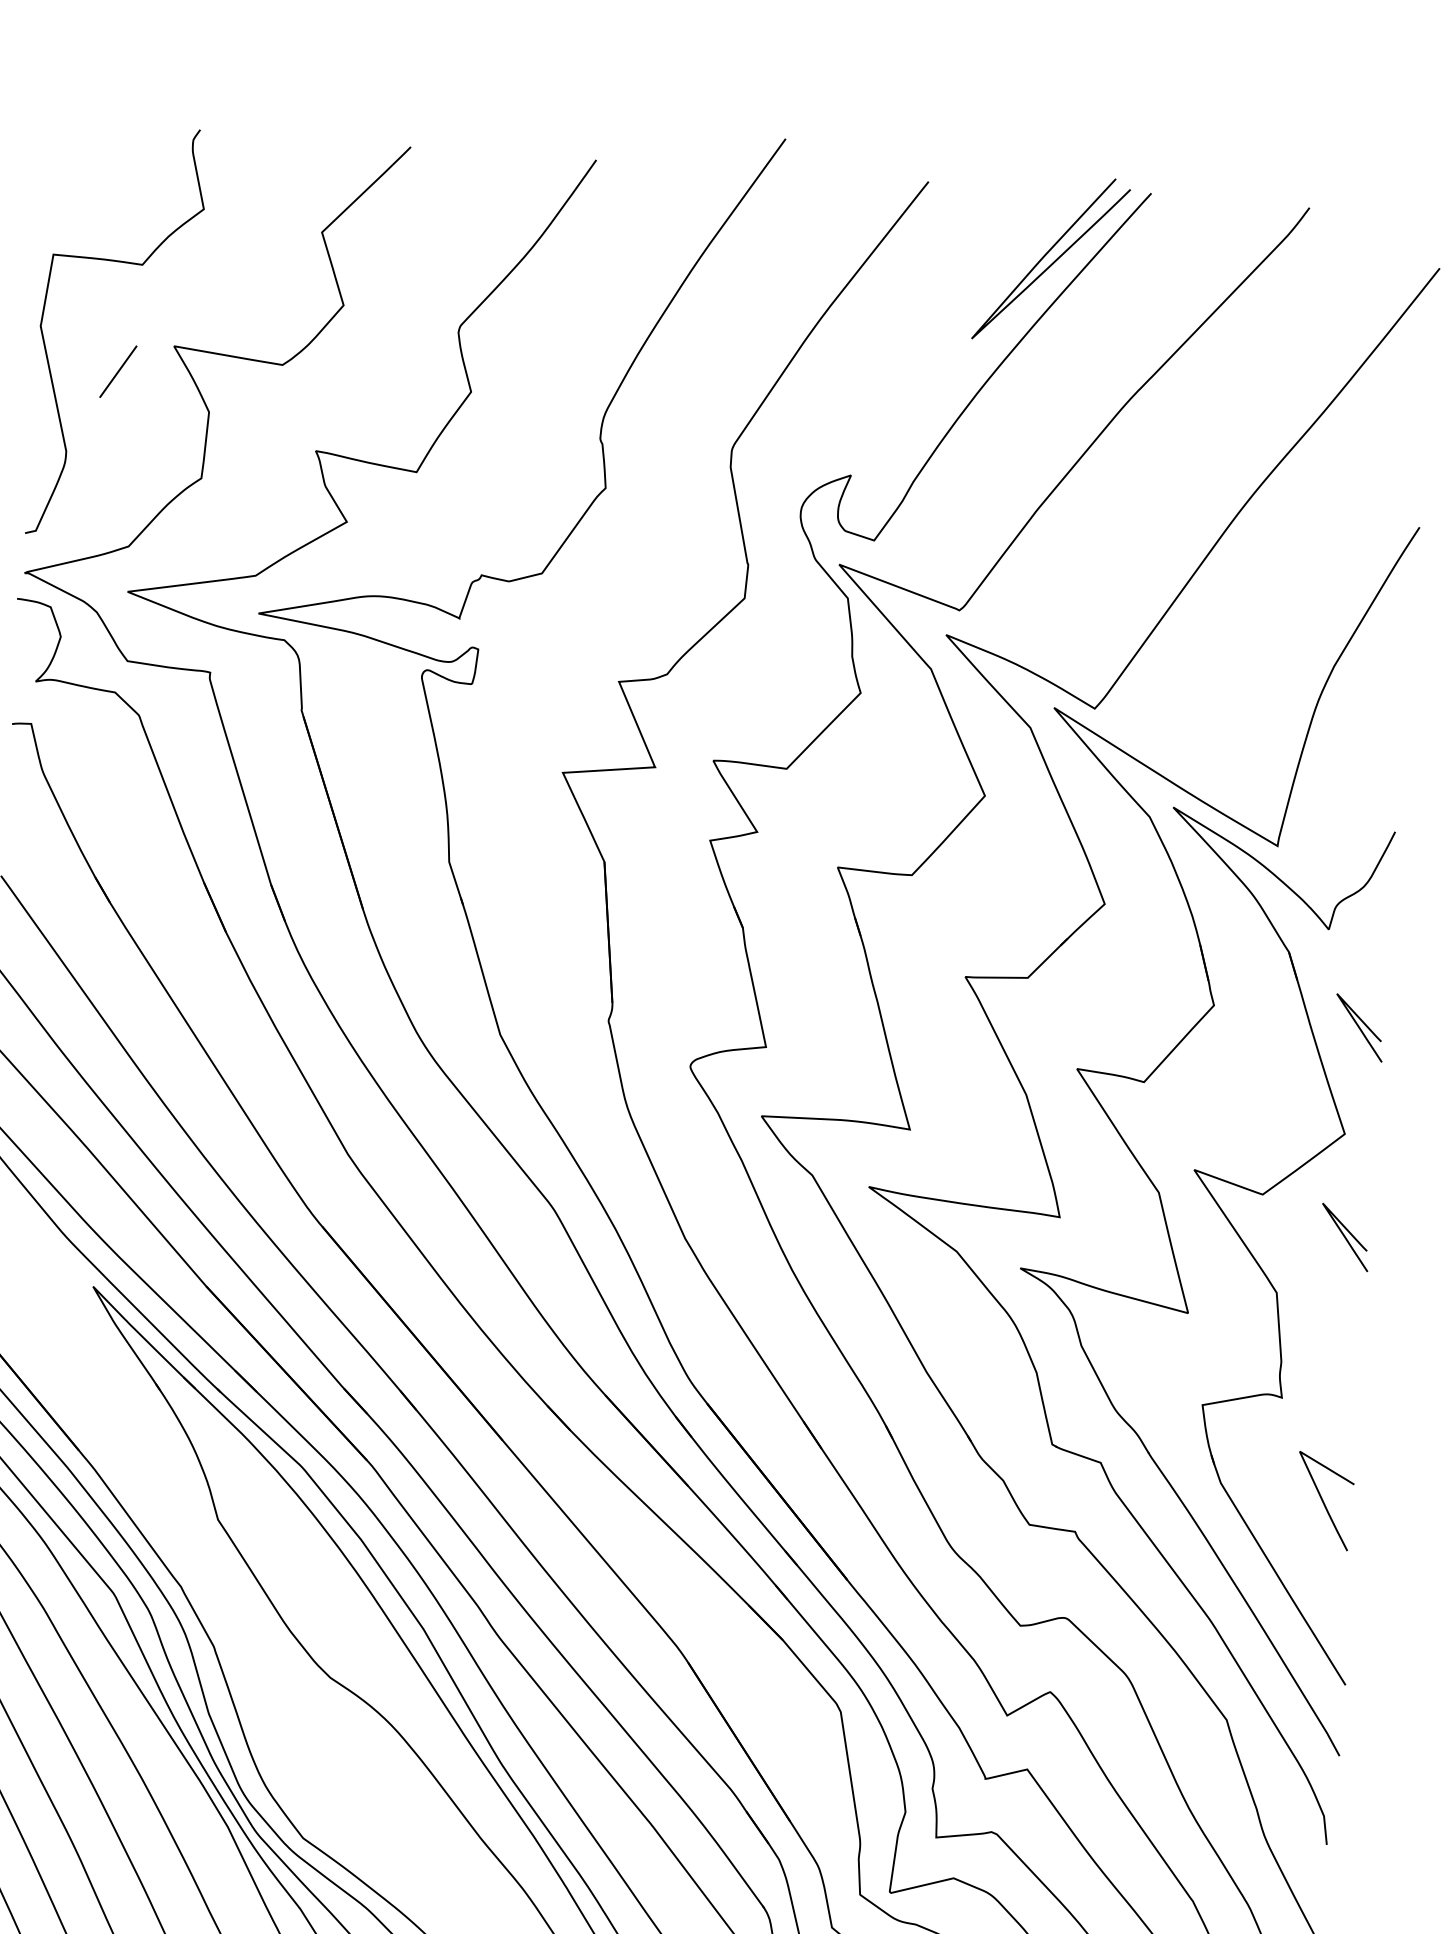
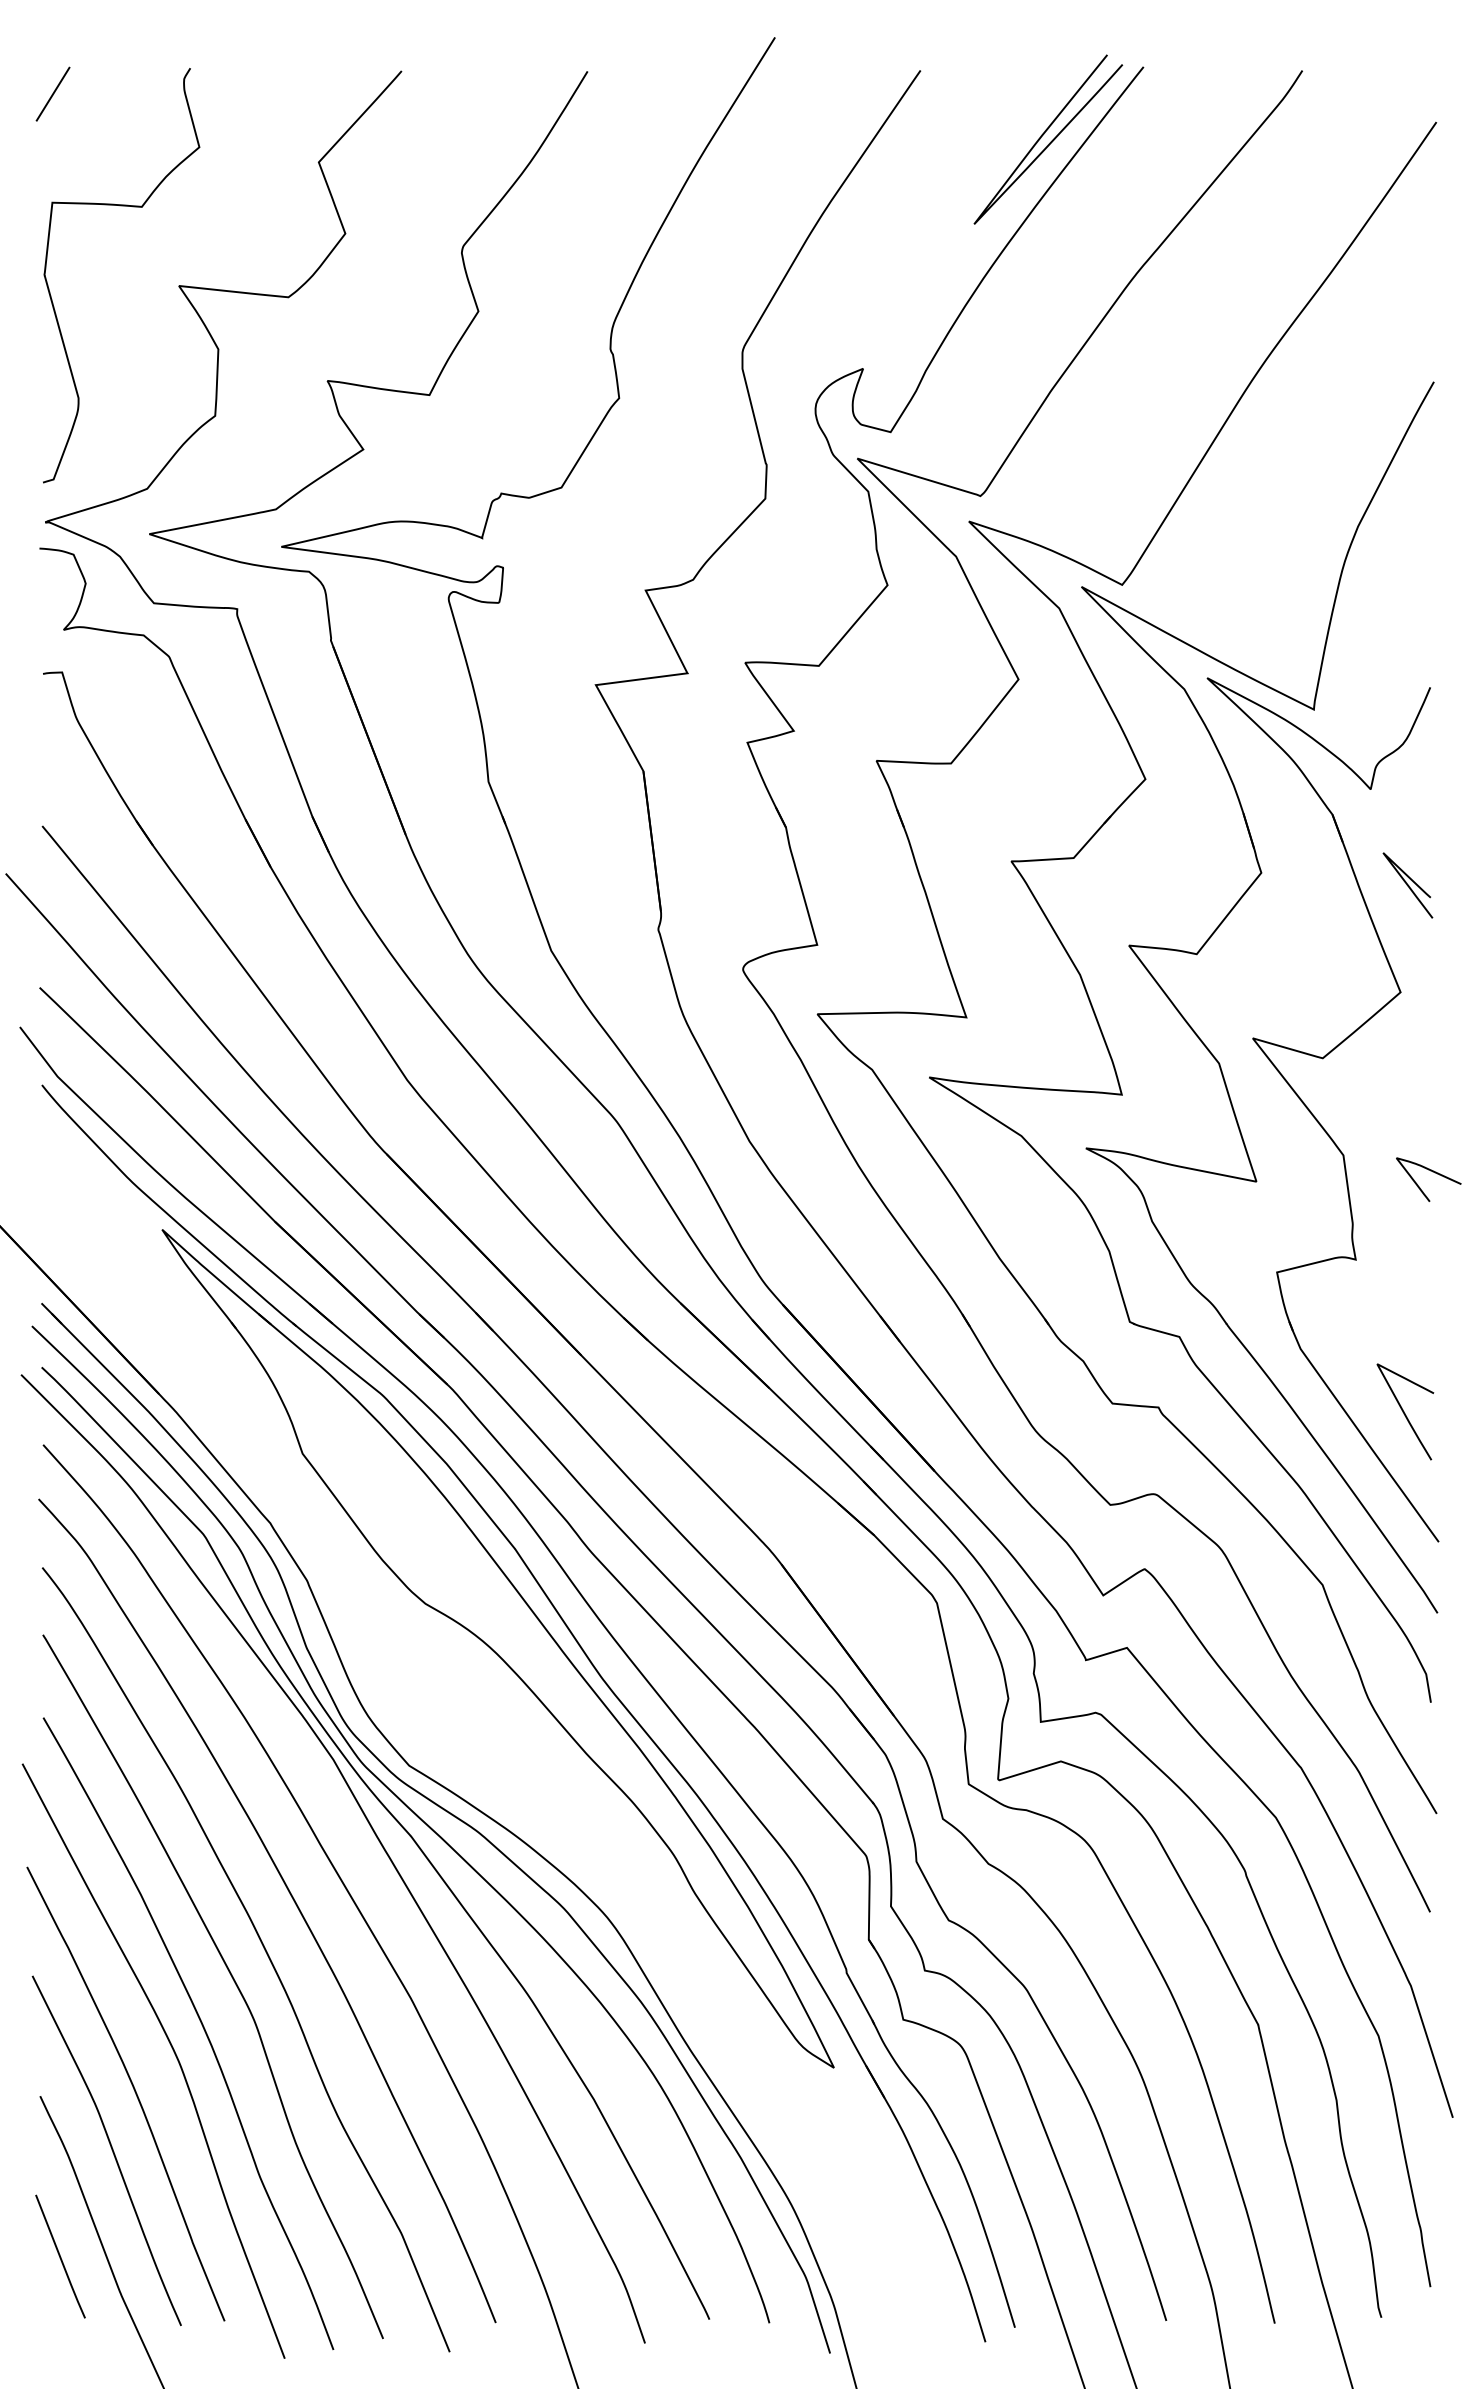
line: (117, 371) -> (52, 93), moved
curve: (1344, 1237) -> (1407, 1095), removed
curve: (1364, 1315) -> (1432, 1172), added
curve: (1323, 1500) -> (1404, 1411), moved

